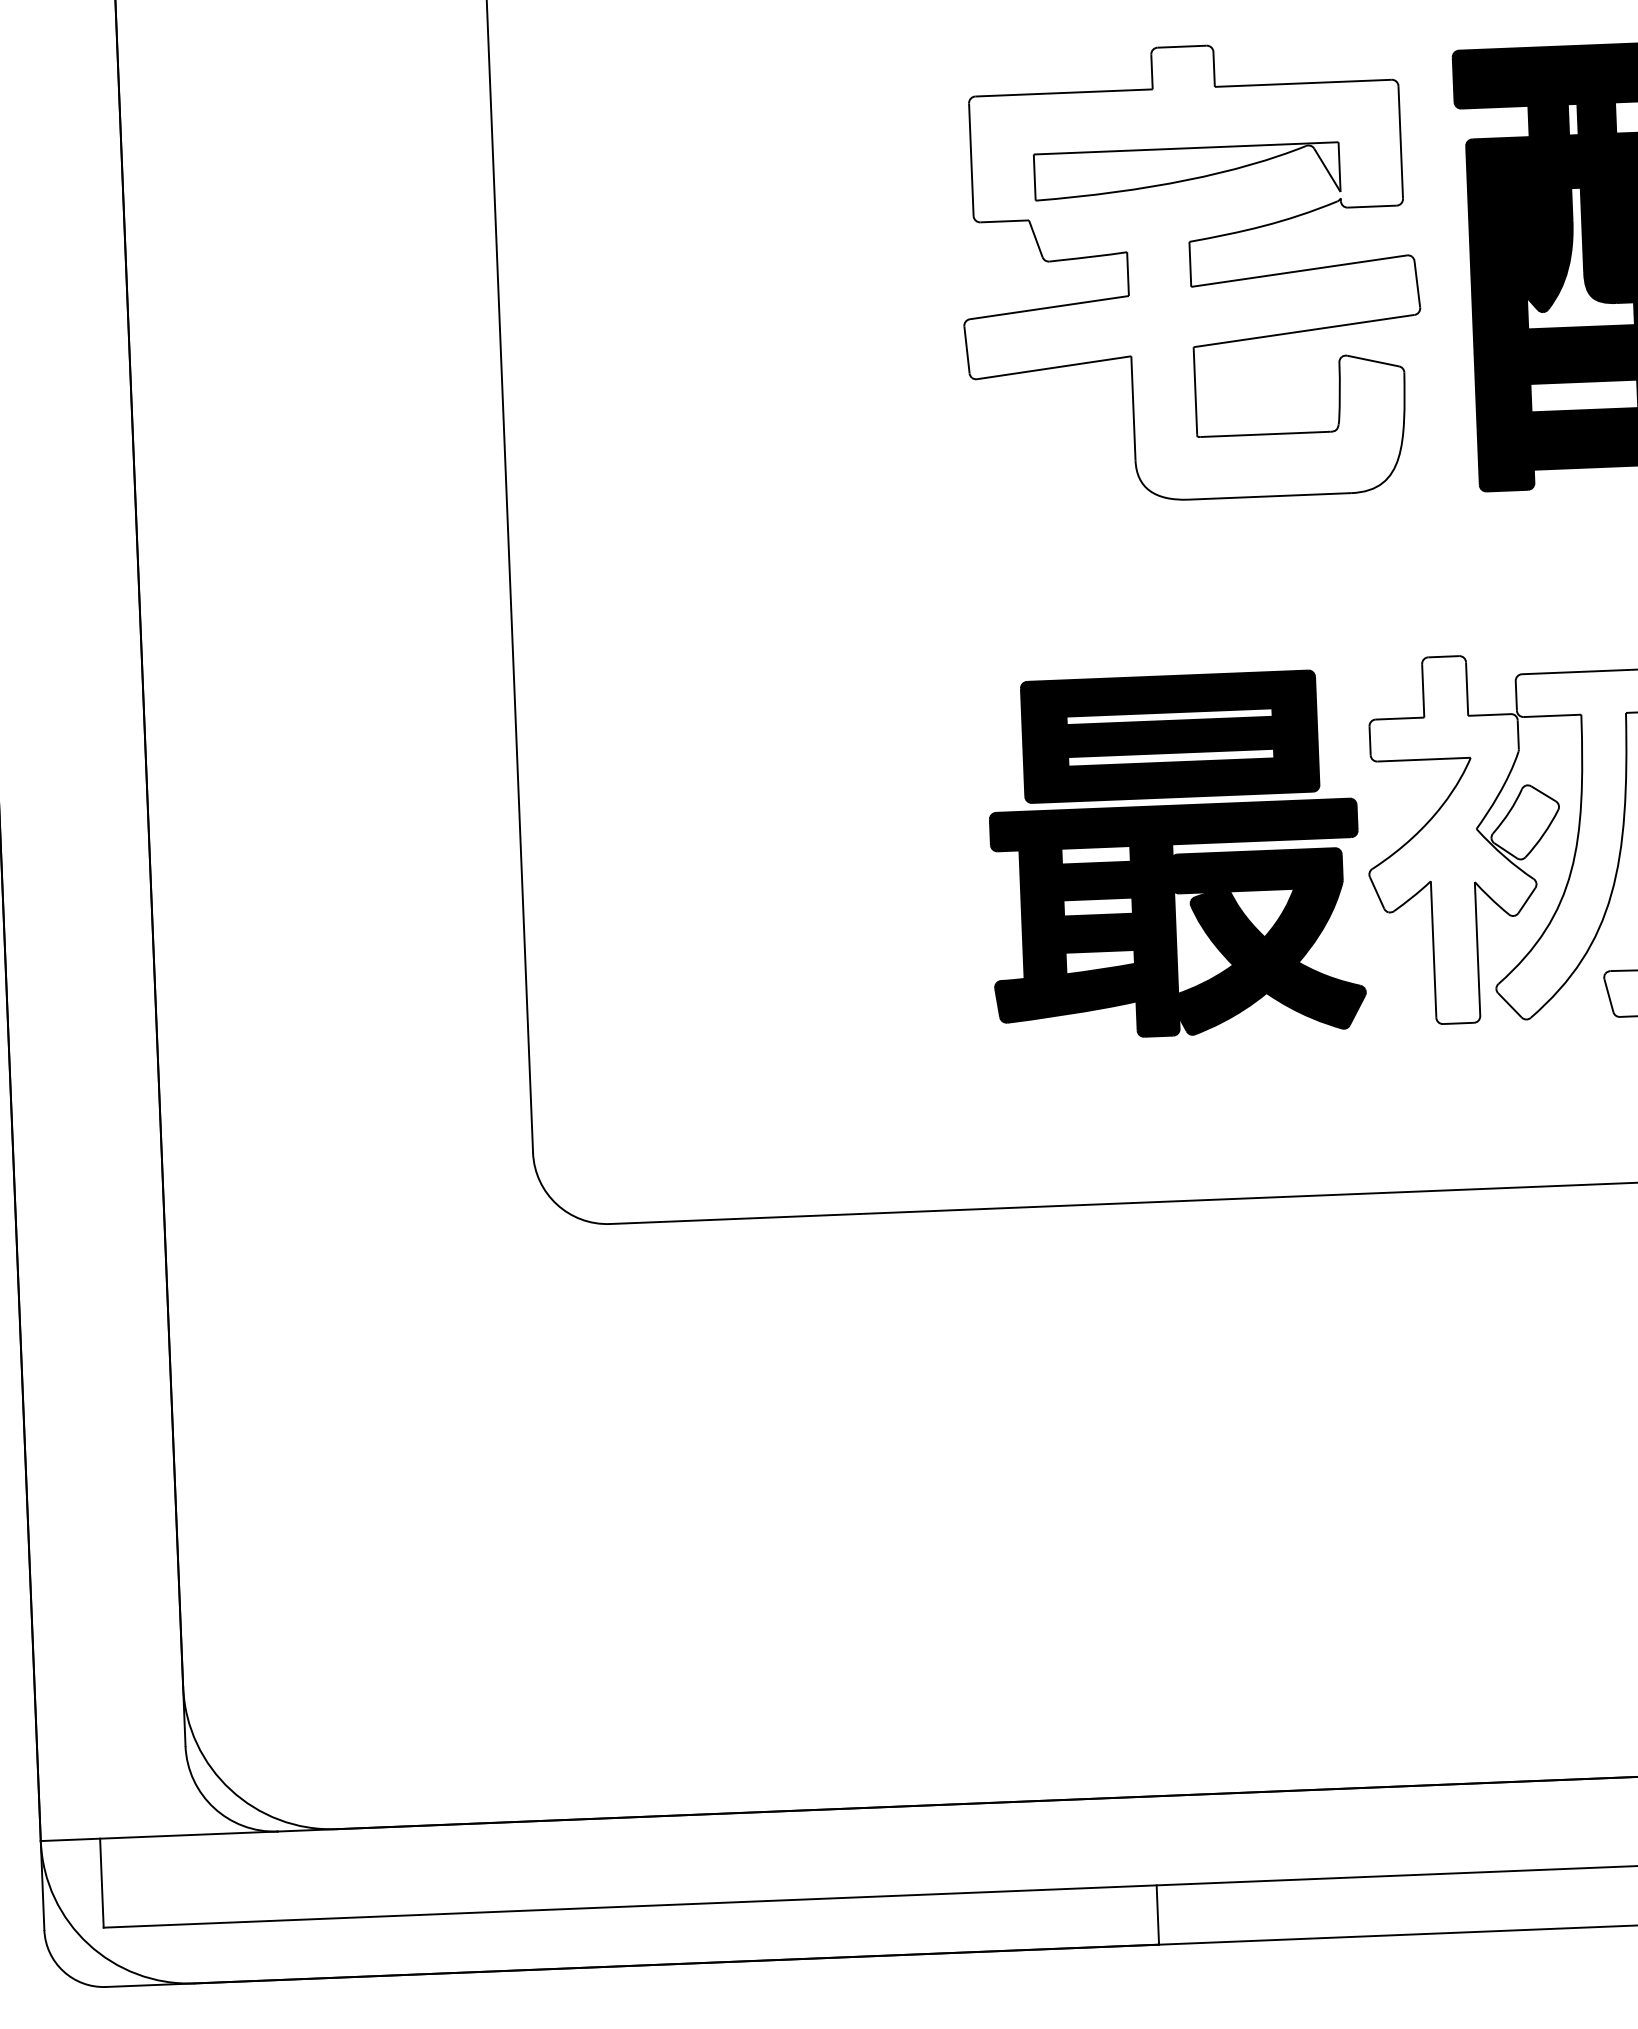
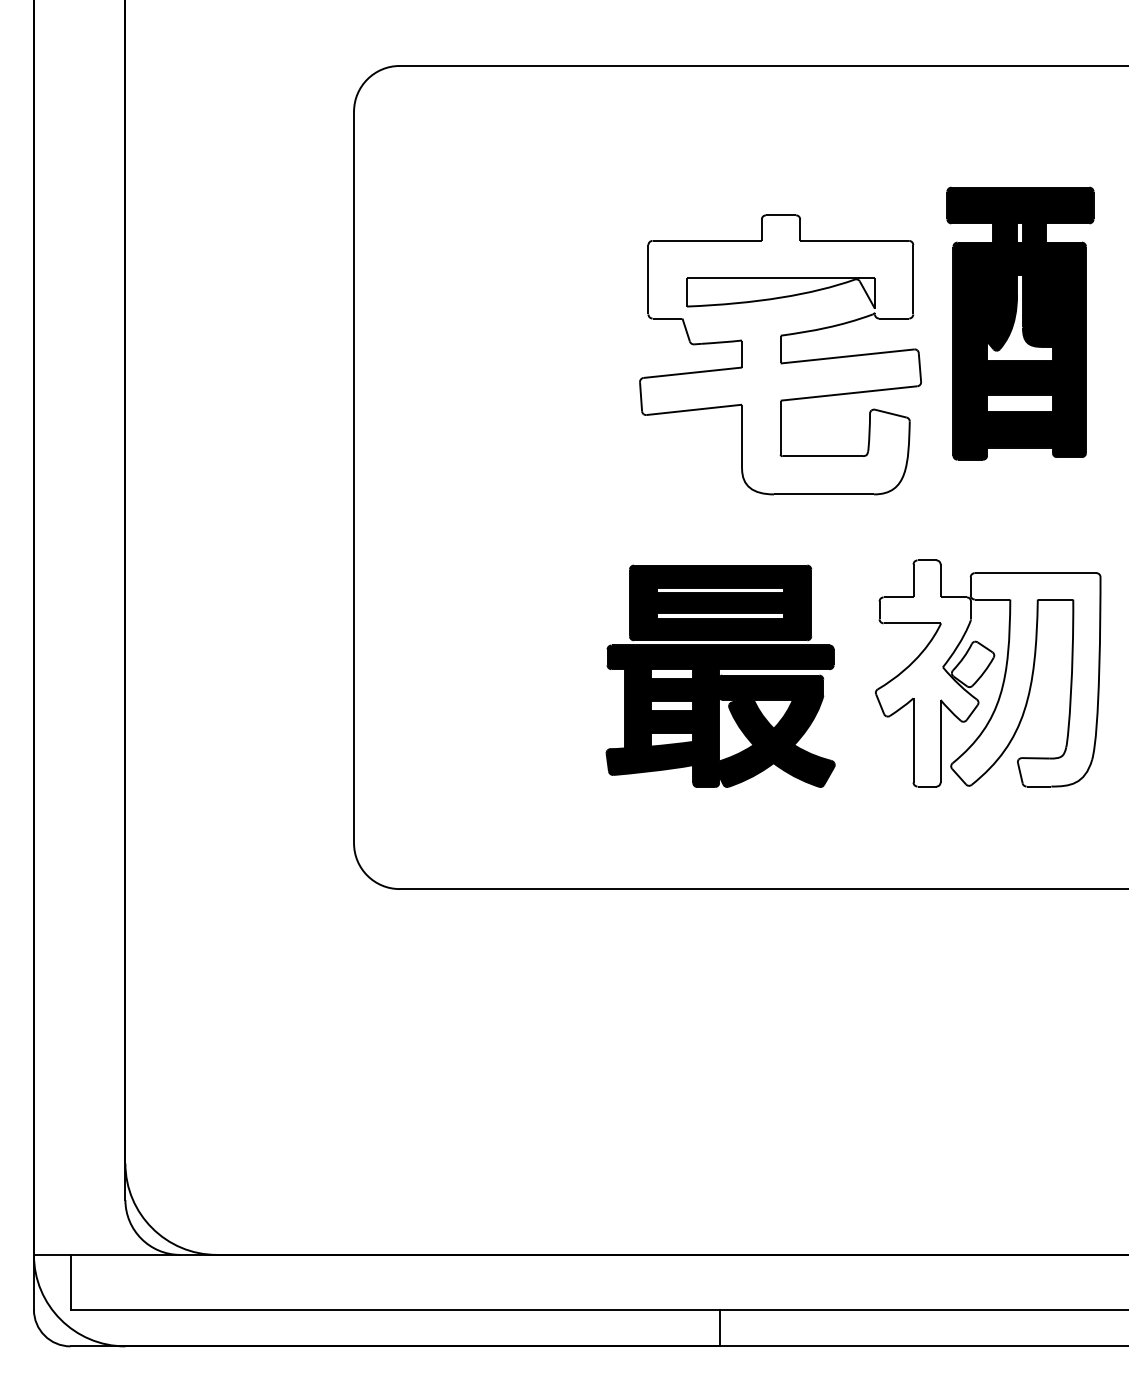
part: (1190, 272) -> (780, 354), moved
part: (1174, 854) -> (720, 675), moved

